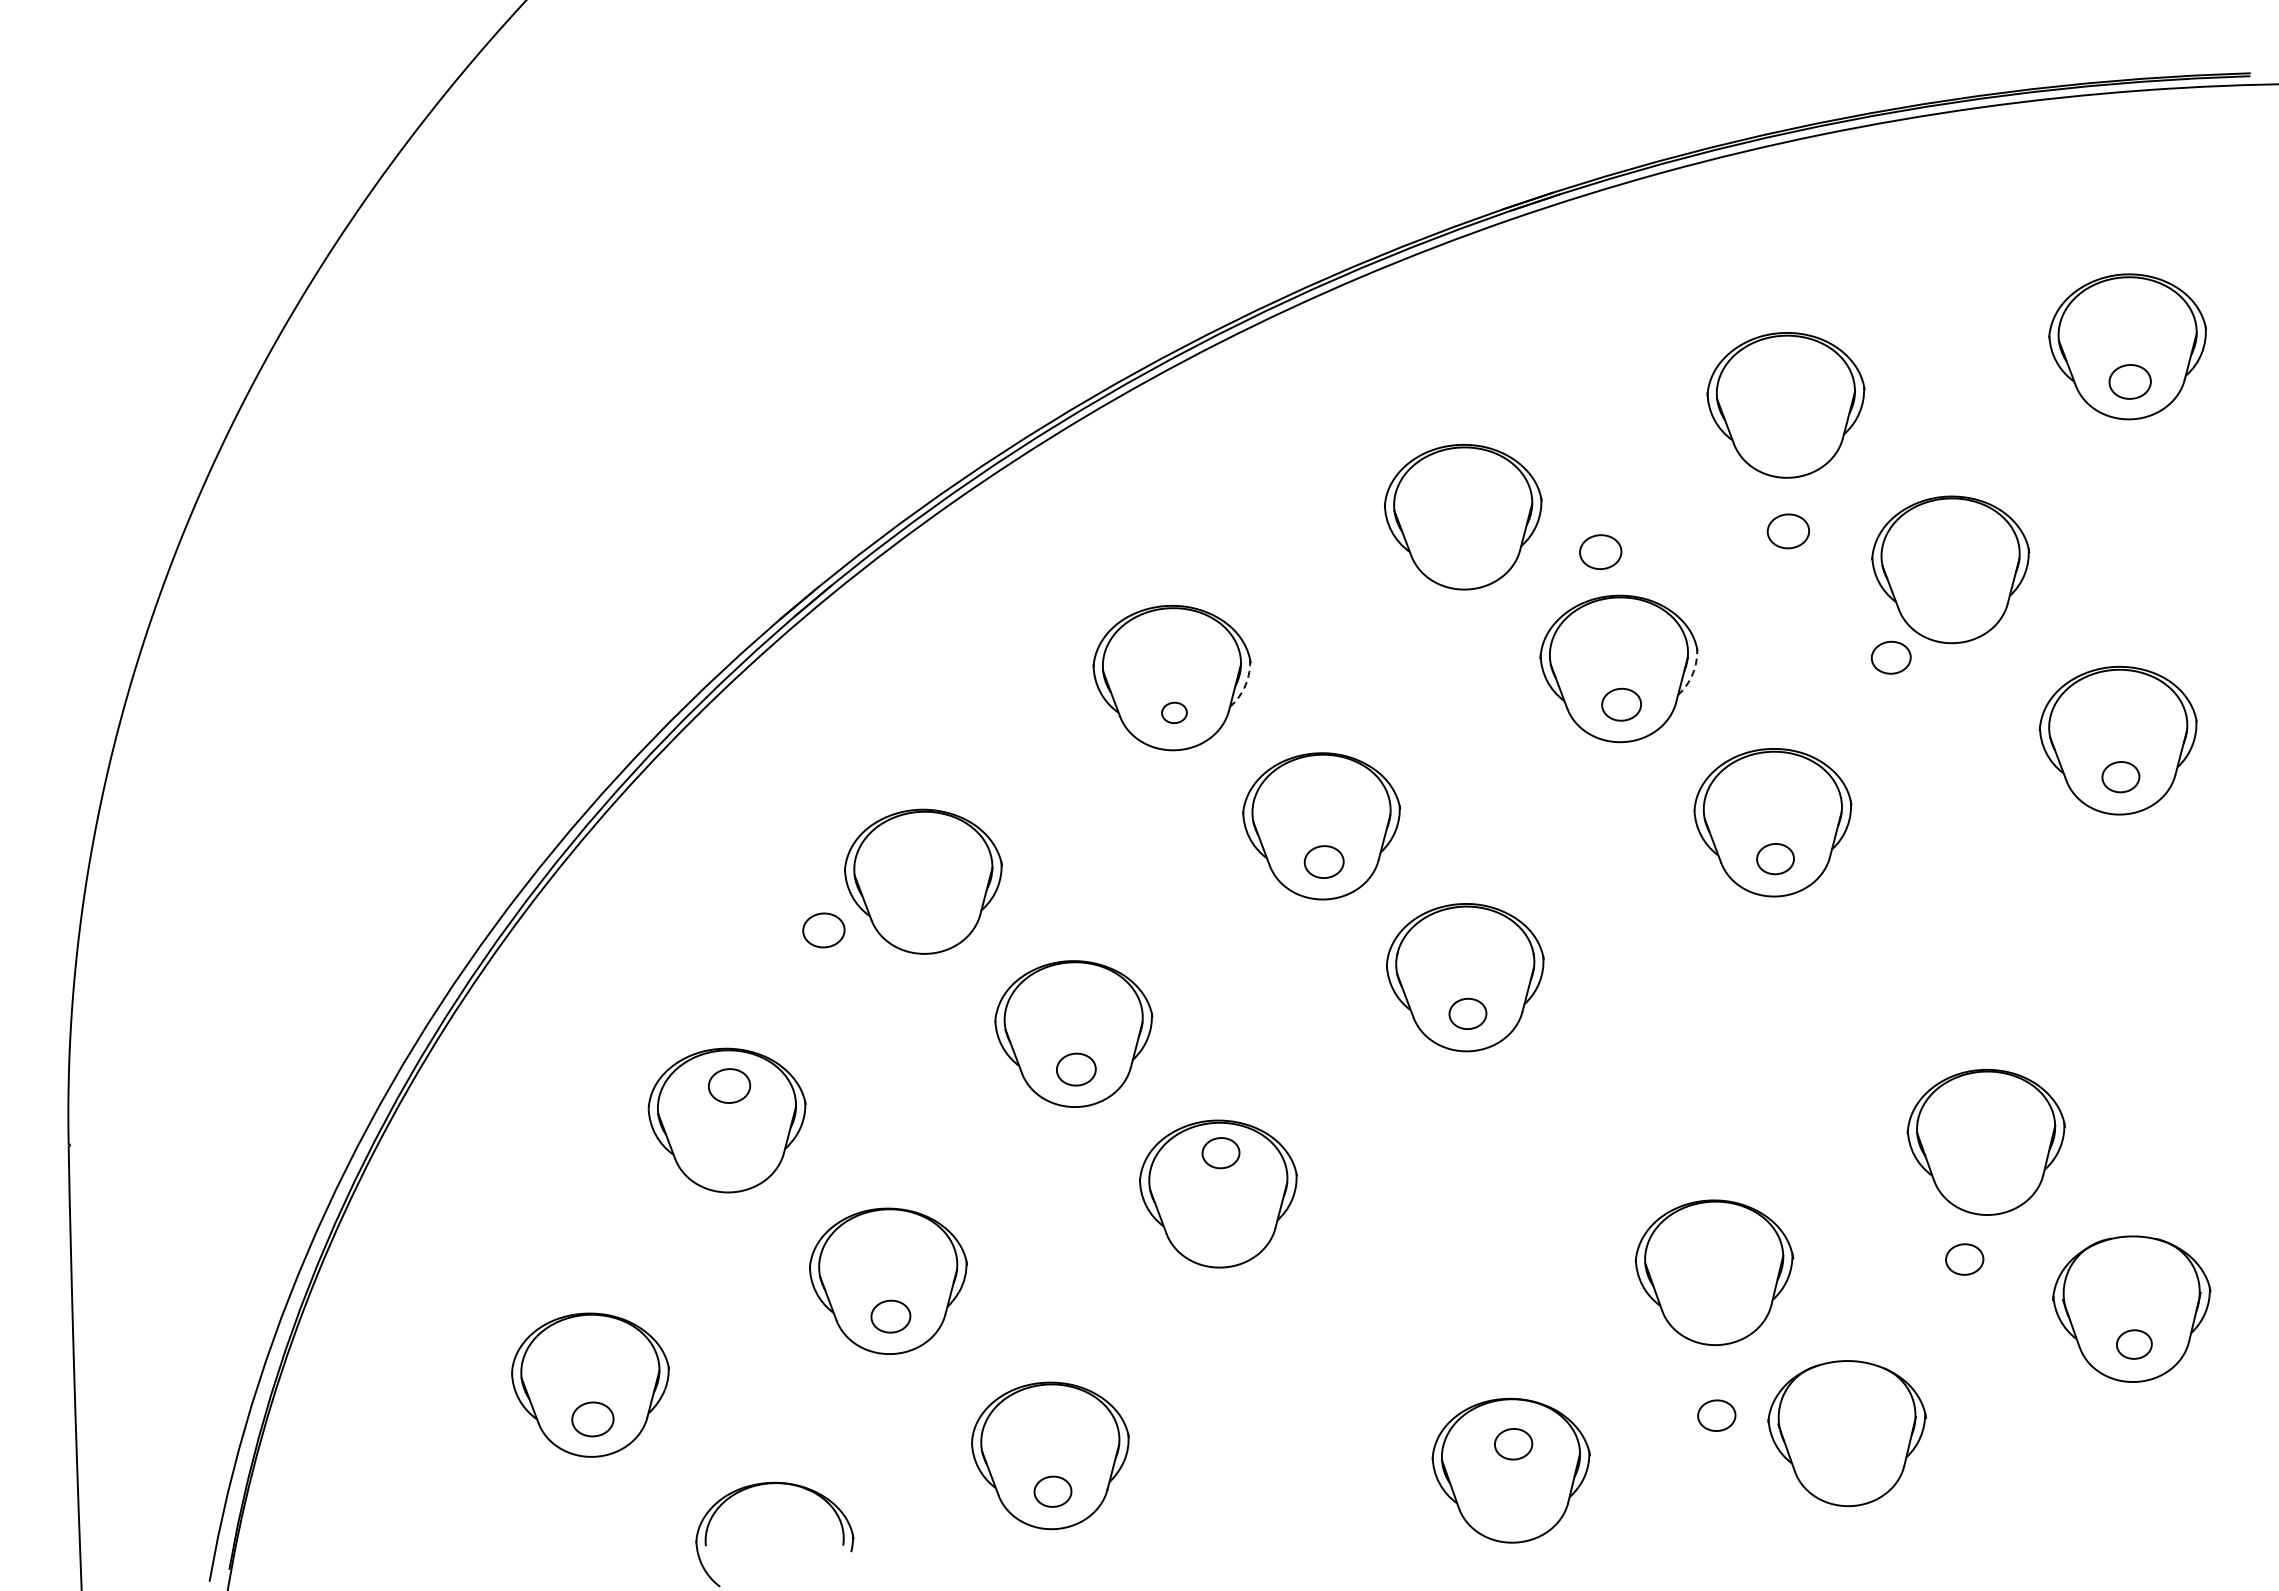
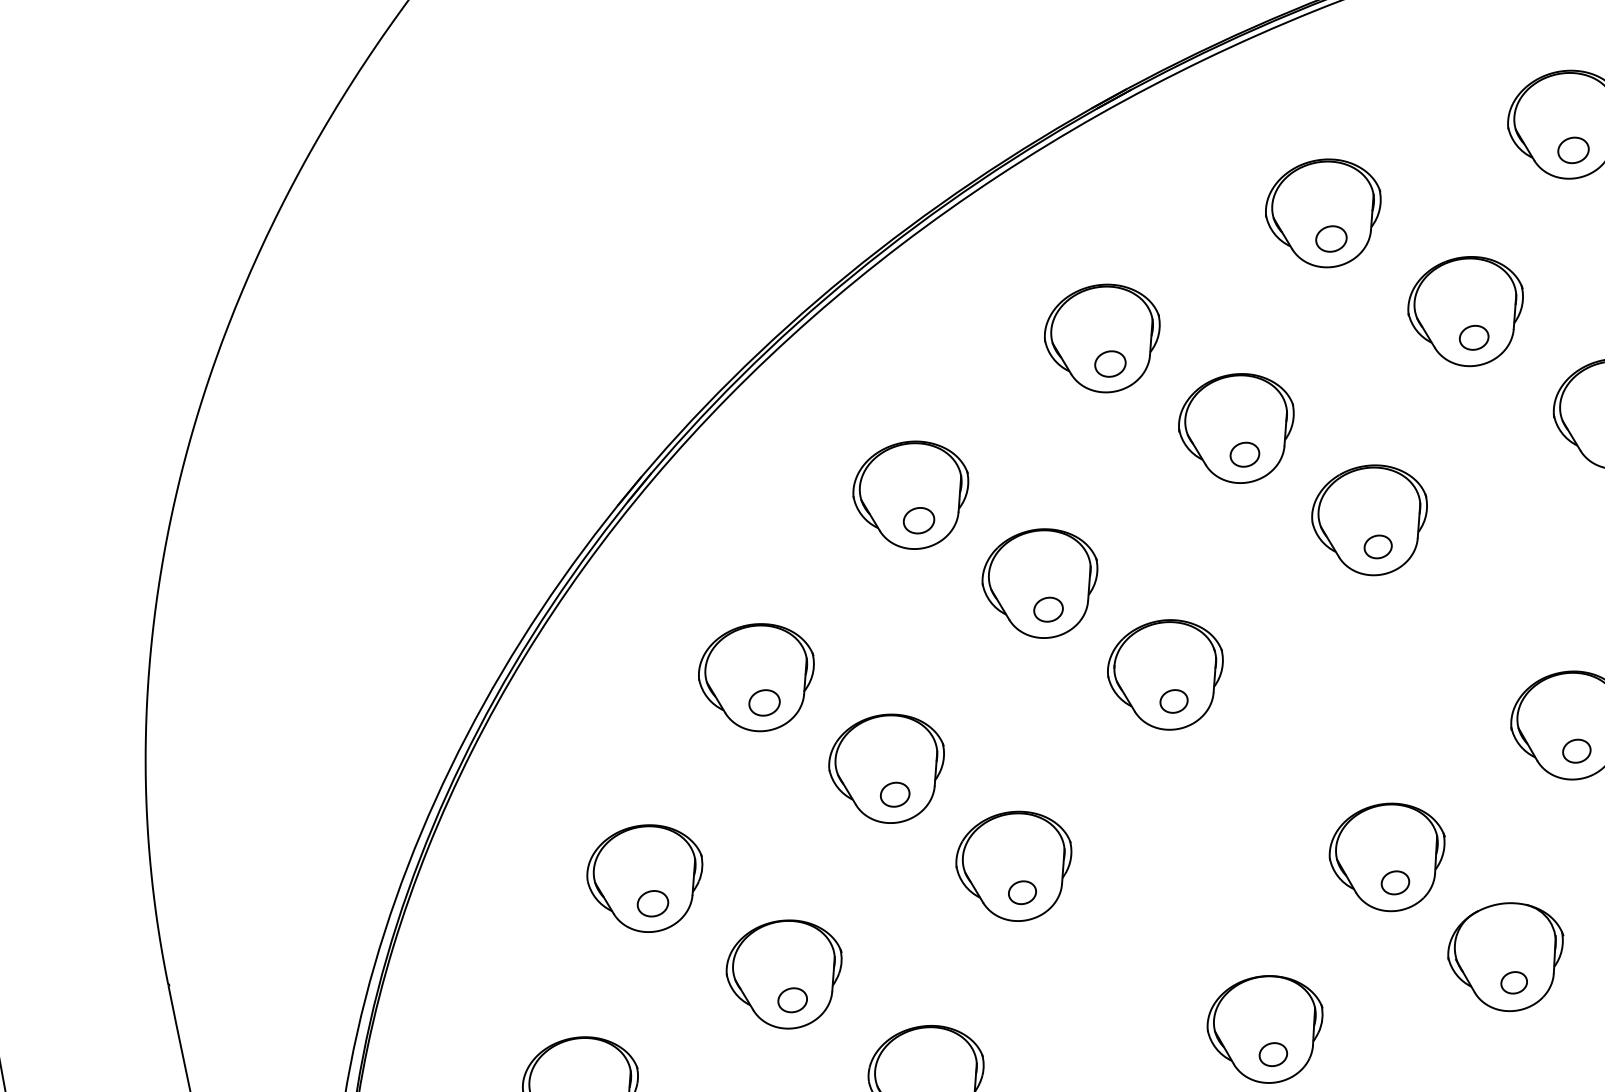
part: (1787, 531) -> (1330, 239), moved
part: (1600, 551) -> (1110, 363), moved
part: (1890, 657) -> (1473, 337), moved
arc: (1692, 674) -> (1292, 423), dashed -> solid
arc: (1245, 685) -> (967, 491), dashed -> solid
part: (1174, 712) -> (919, 520), size x1.67
part: (823, 930) -> (764, 703), moved
part: (729, 1085) -> (652, 903), moved
part: (1220, 1153) -> (1022, 893), moved
part: (1964, 1259) -> (1576, 751), moved
part: (1716, 1415) -> (1395, 882), moved
part: (1513, 1444) -> (1273, 1054), moved
part: (1849, 1468) -> (1514, 982), added

